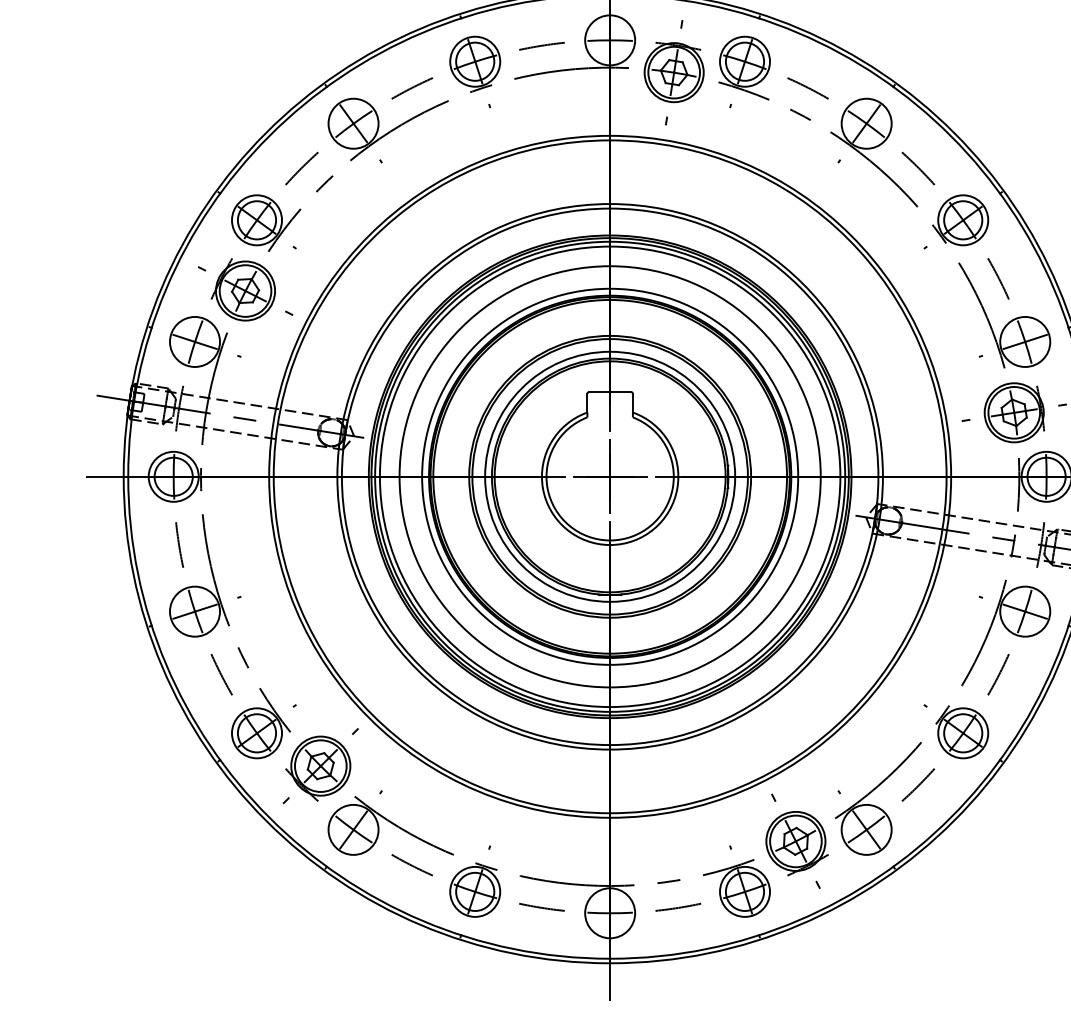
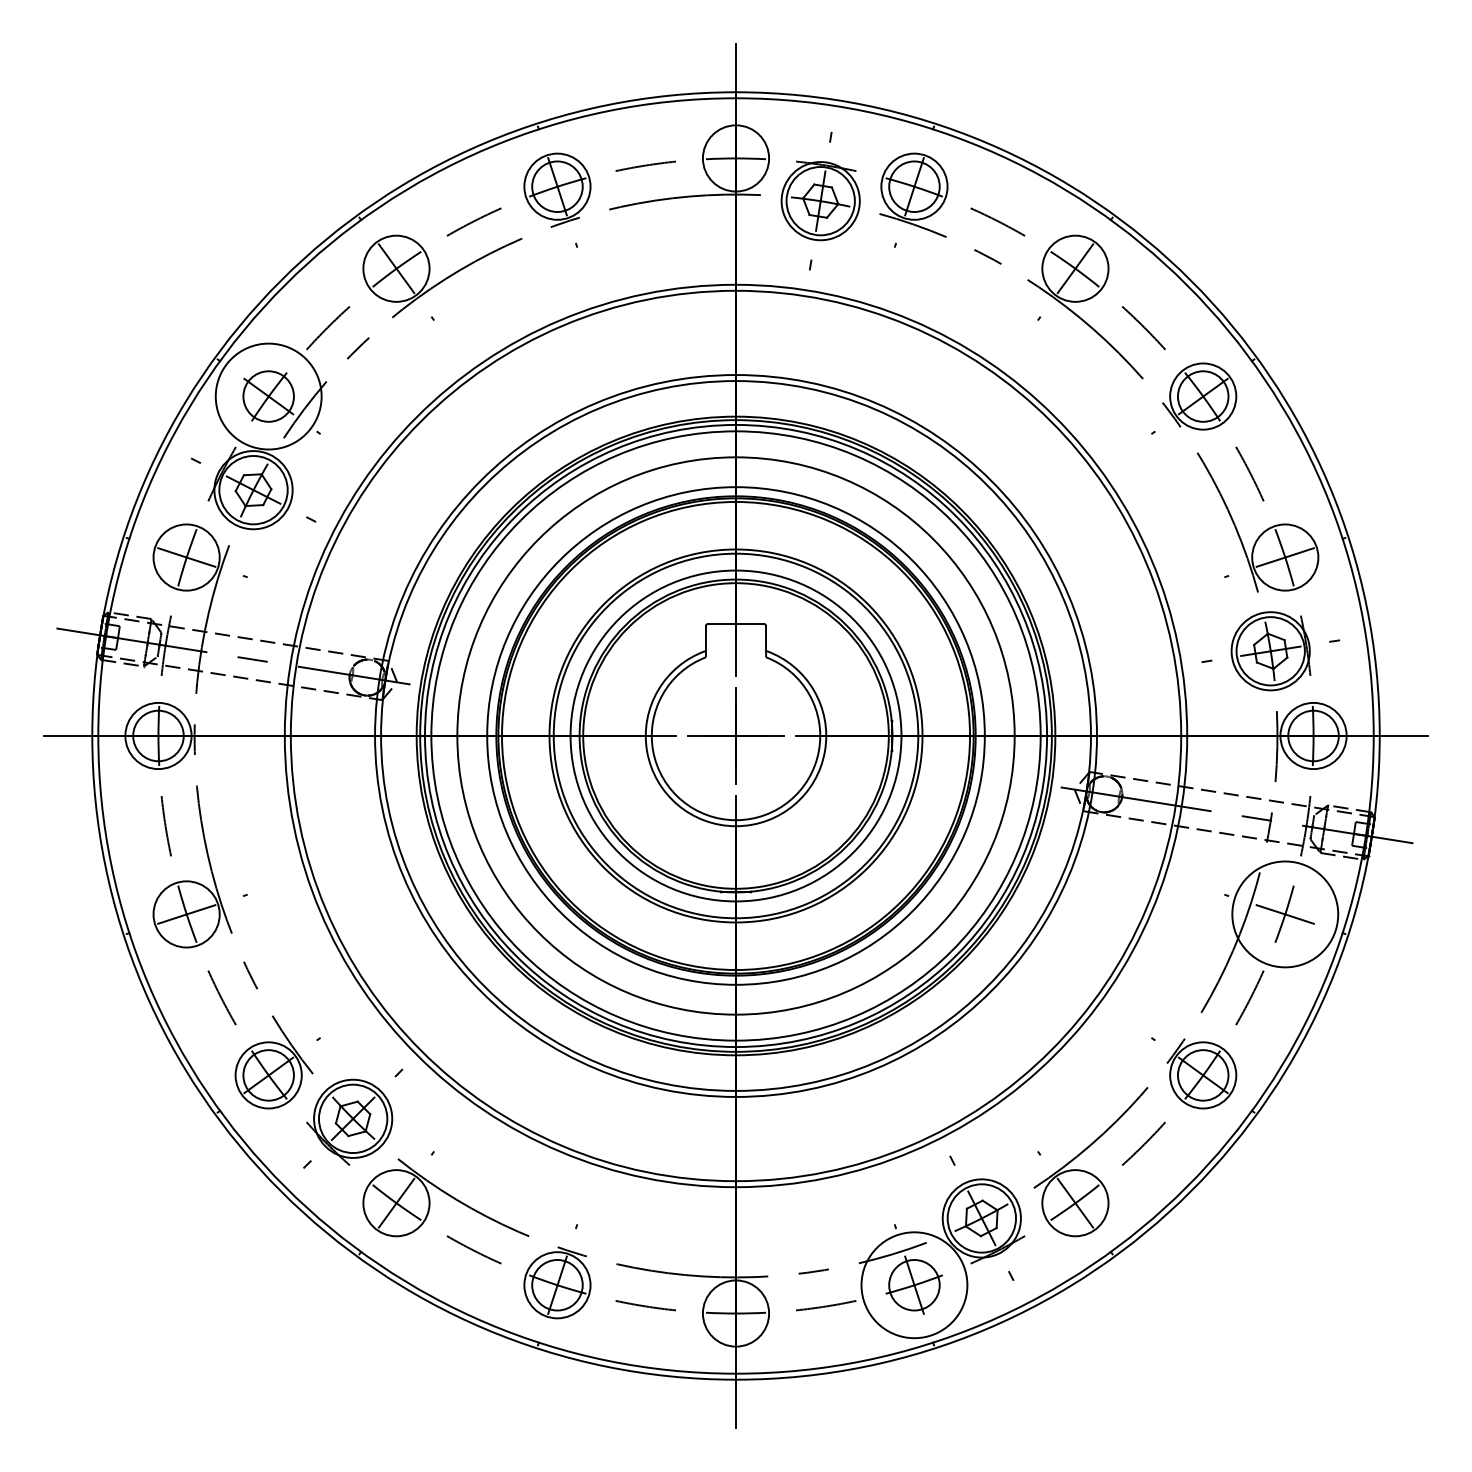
circle: (256, 220) -> (268, 396), size x1.6
circle: (1025, 611) -> (1285, 914), size x1.6
circle: (745, 892) -> (914, 1285), size x1.6

